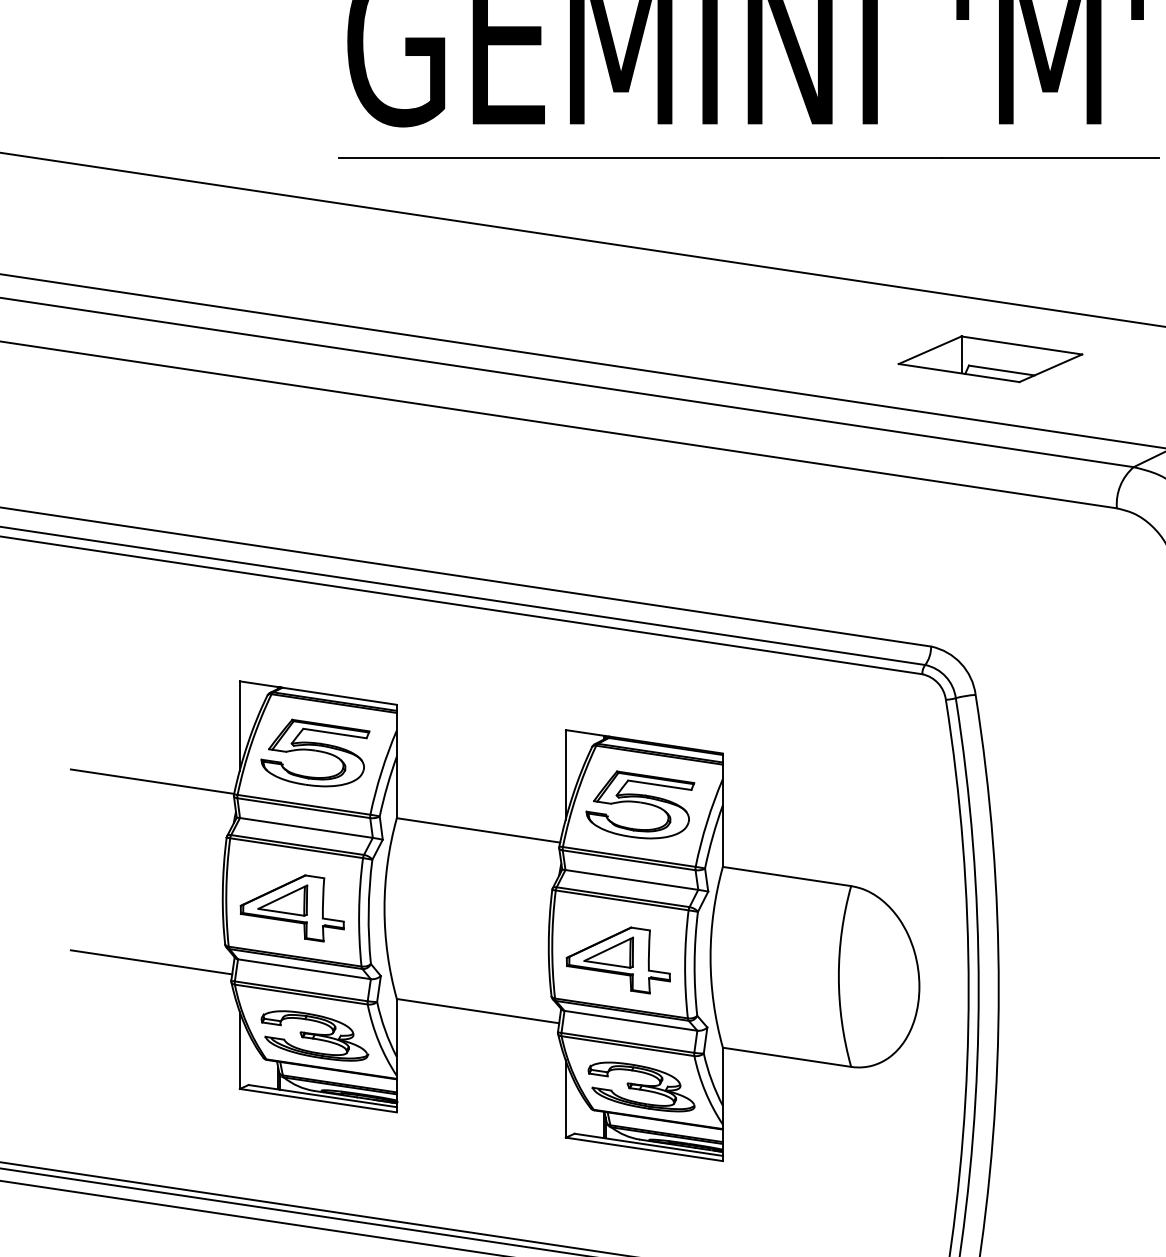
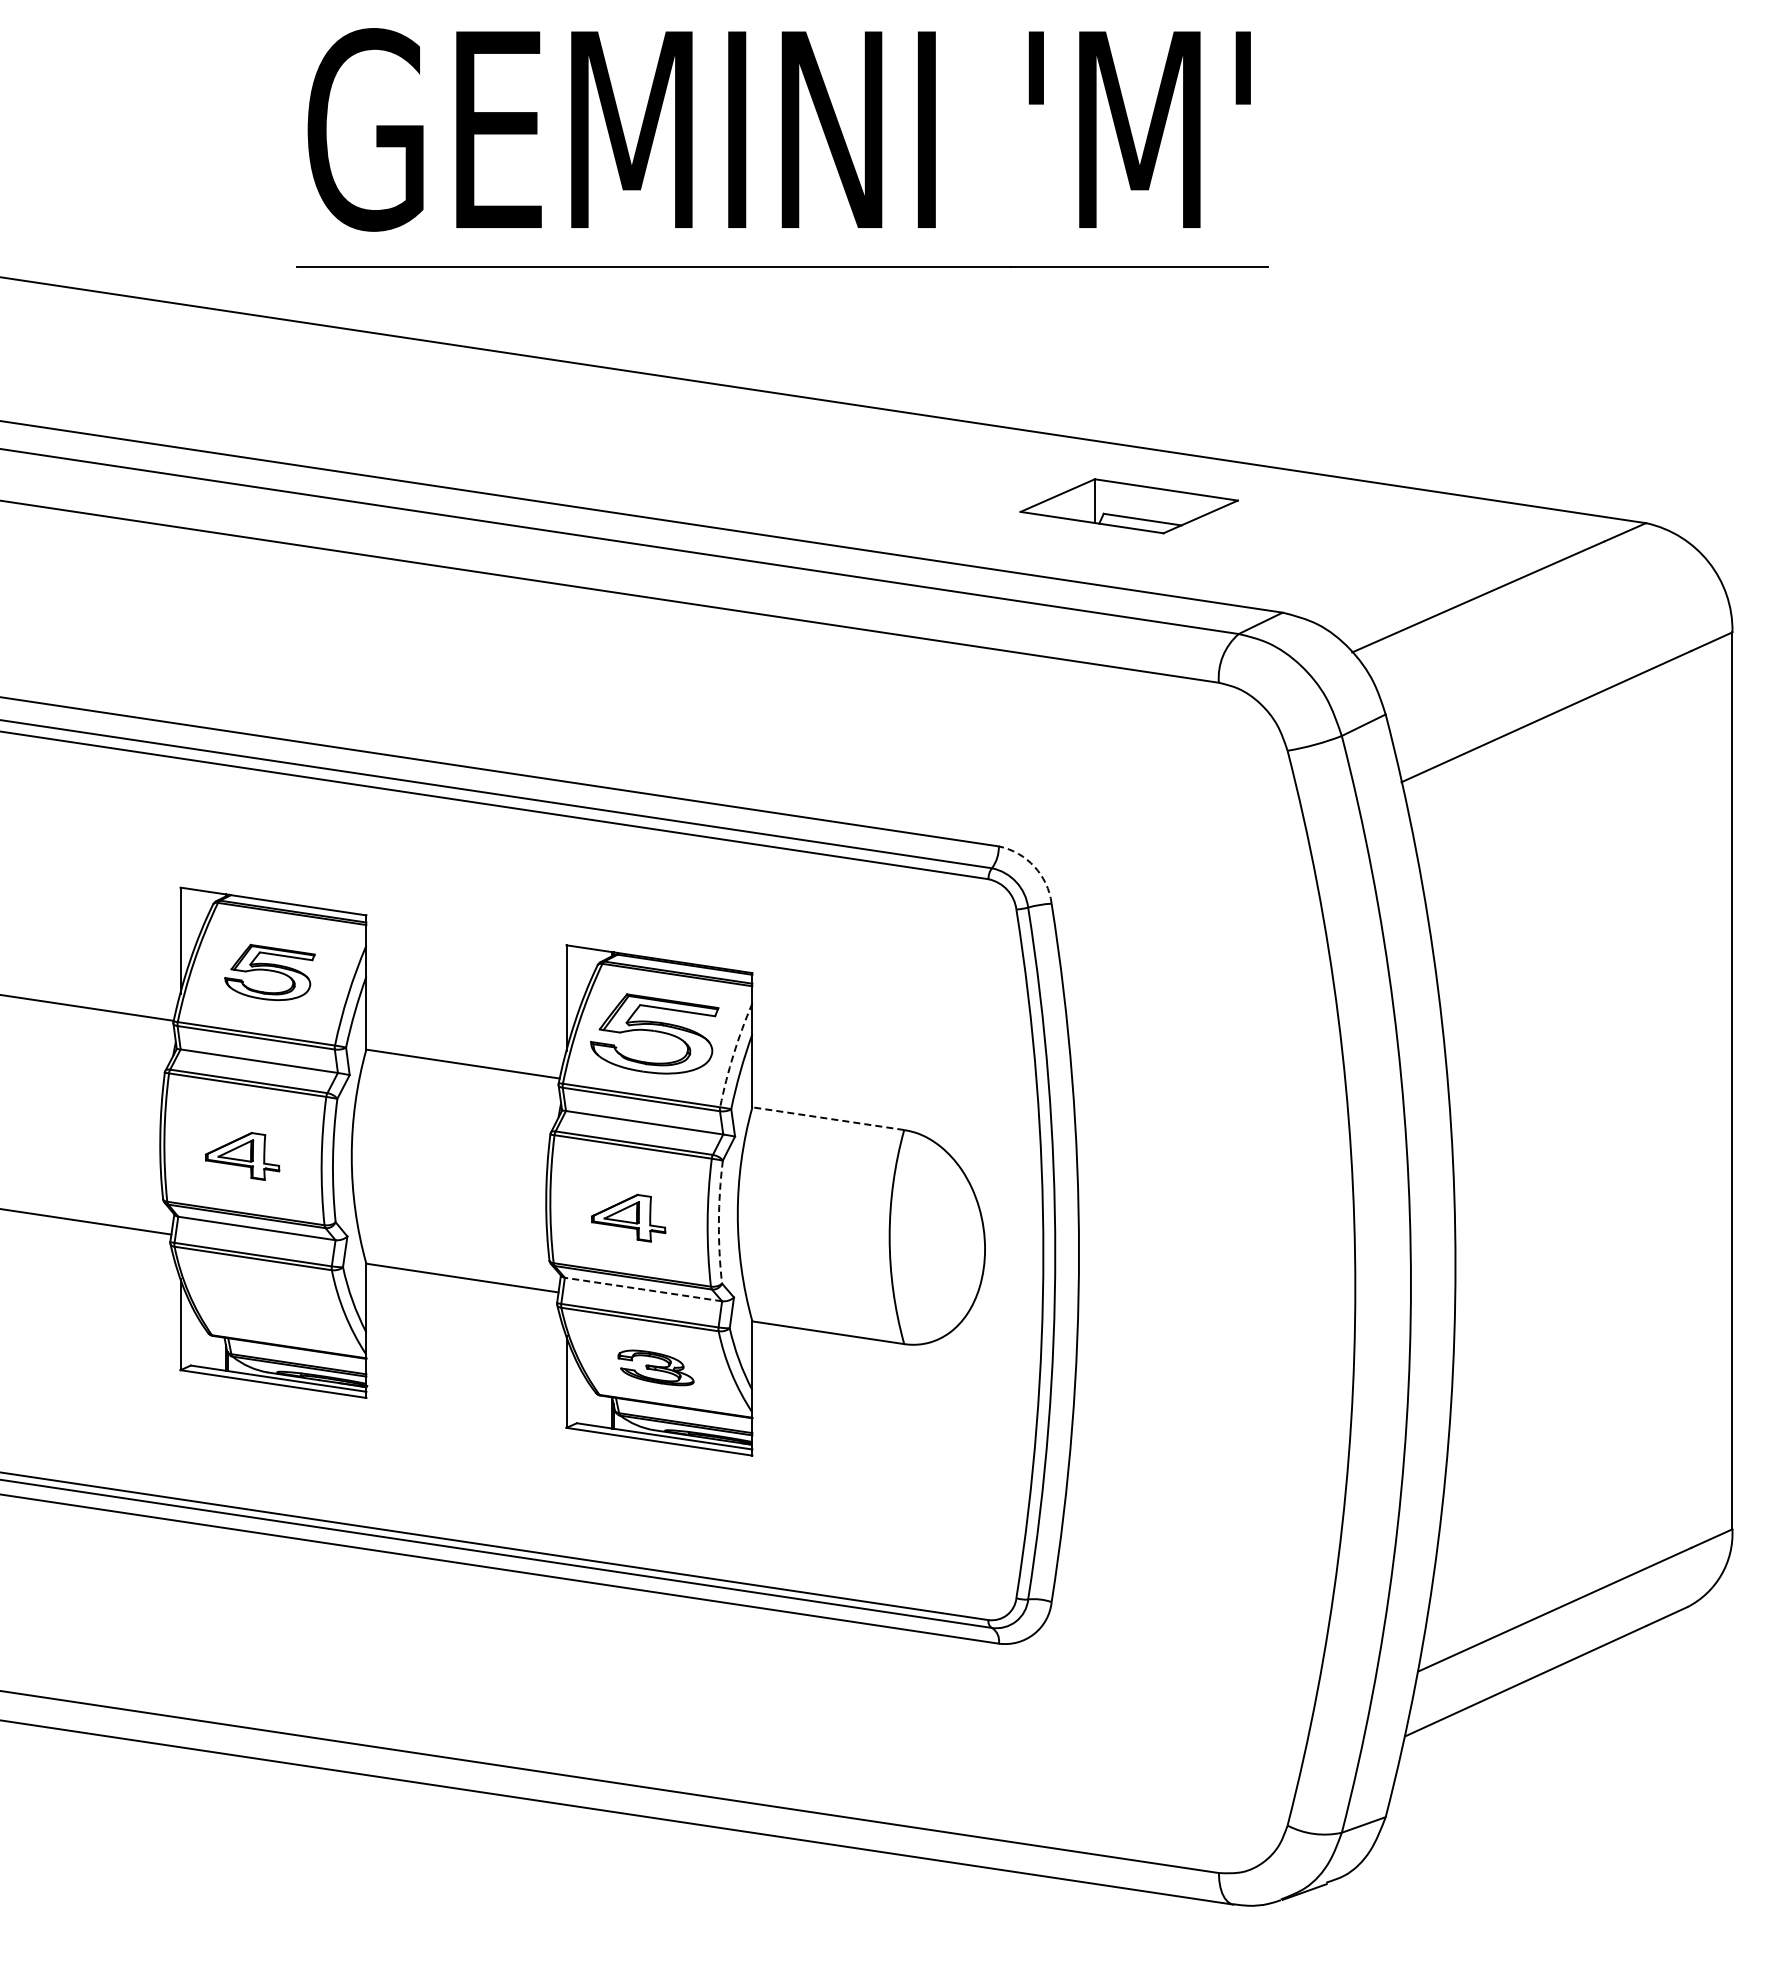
part: (989, 359) -> (1128, 506), moved
arc: (961, 663) -> (1034, 866), solid -> dashed
part: (315, 753) -> (269, 972), size x0.7
arc: (706, 822) -> (733, 1054), solid -> dashed
line: (787, 876) -> (828, 1118), solid -> dashed
part: (292, 908) -> (242, 1156), size x0.6
part: (618, 960) -> (628, 1218), size x0.6
arc: (694, 964) -> (718, 1222), solid -> dashed
line: (630, 1020) -> (643, 1289), solid -> dashed
part: (315, 1035) -> (269, 1307), removed
part: (641, 1086) -> (655, 1367), size x0.6

